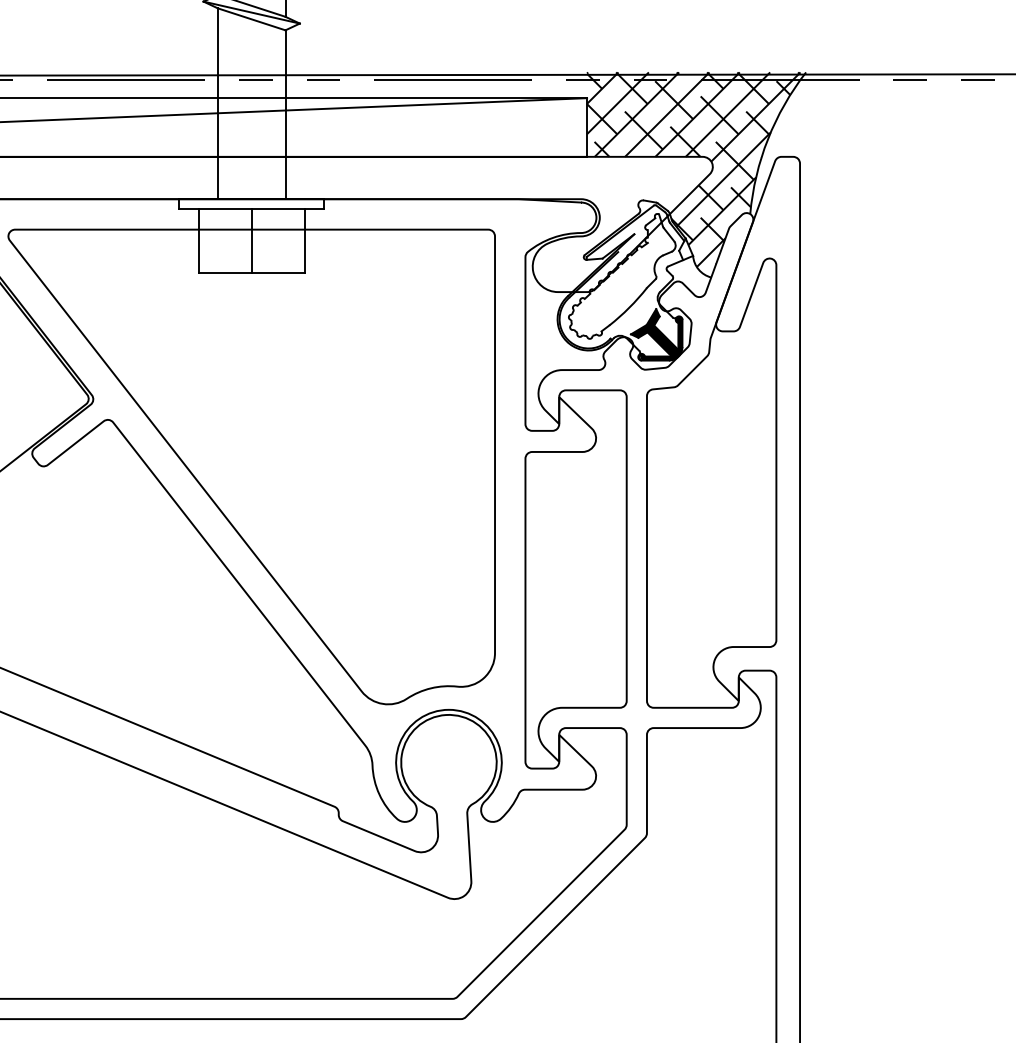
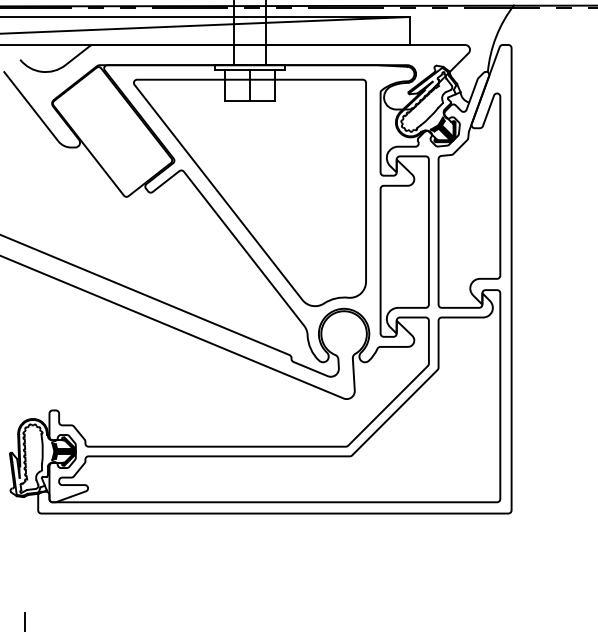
hatch: (692, 168) -> (460, 50), removed

